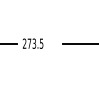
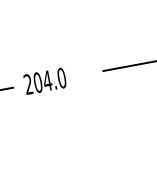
text: (35, 43) -> (49, 79), 273.5 -> 204.0

